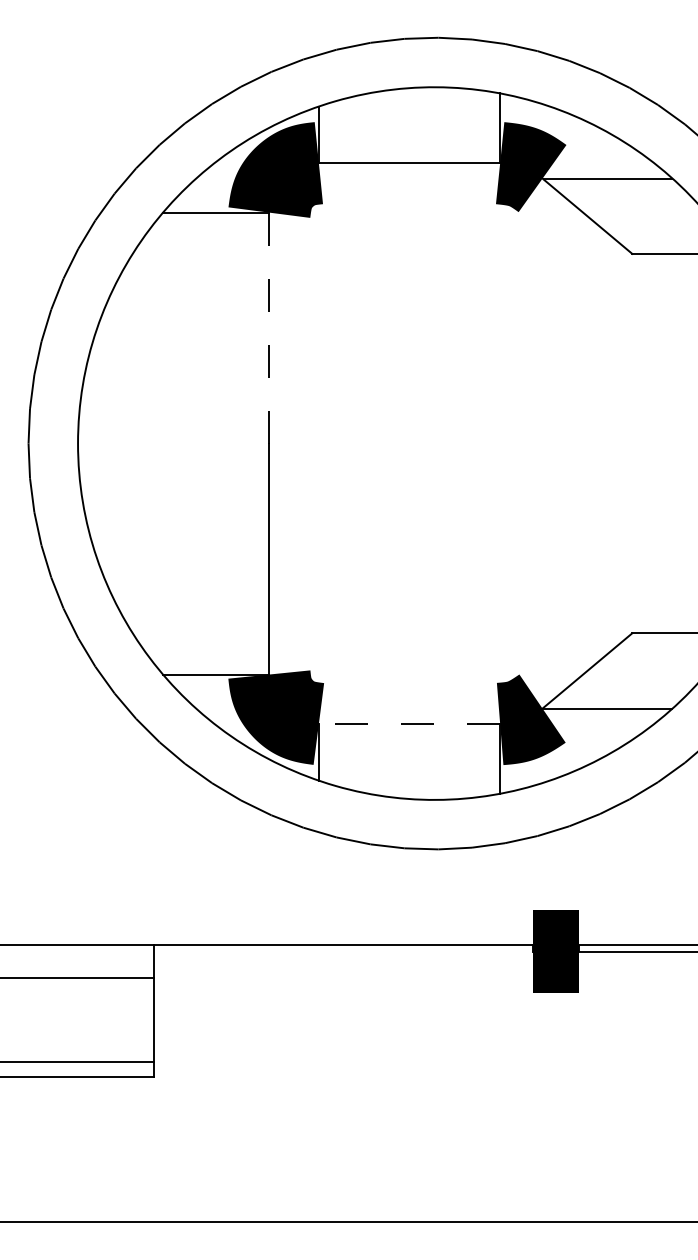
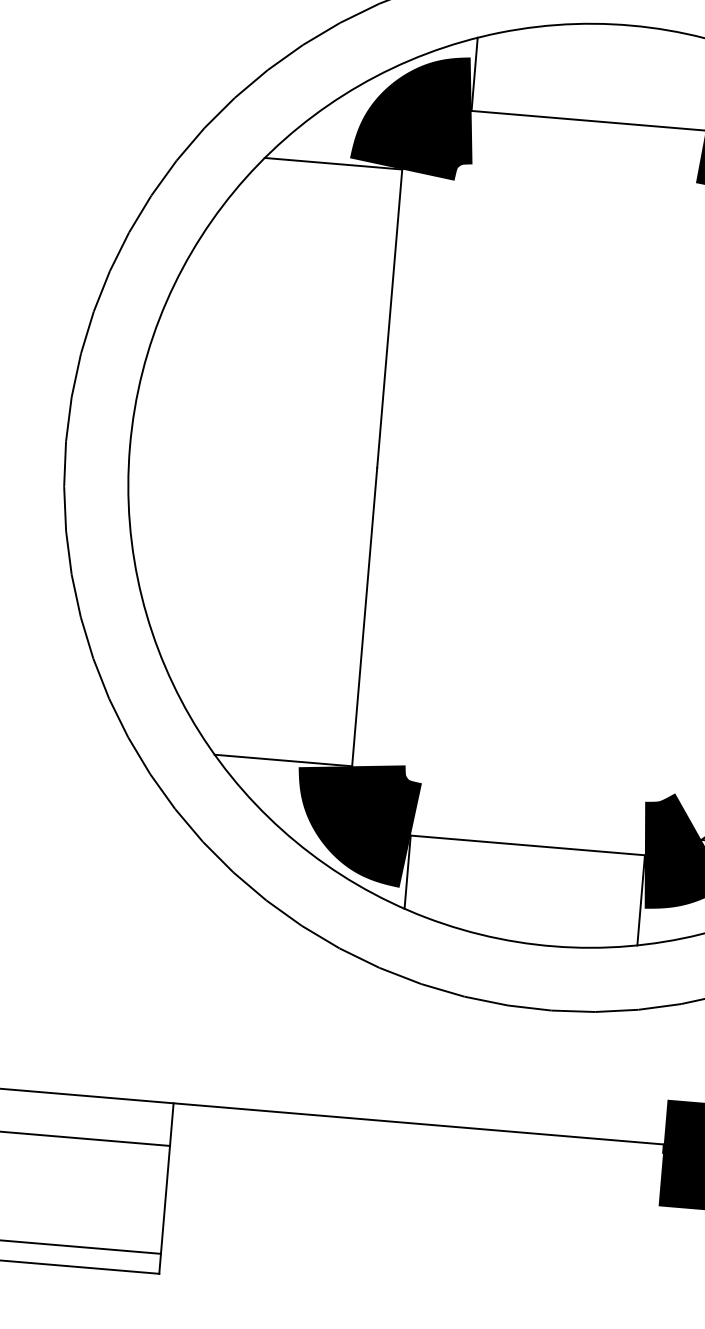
line: (269, 327) -> (389, 317), dashed -> solid
line: (409, 724) -> (527, 846), dashed -> solid

